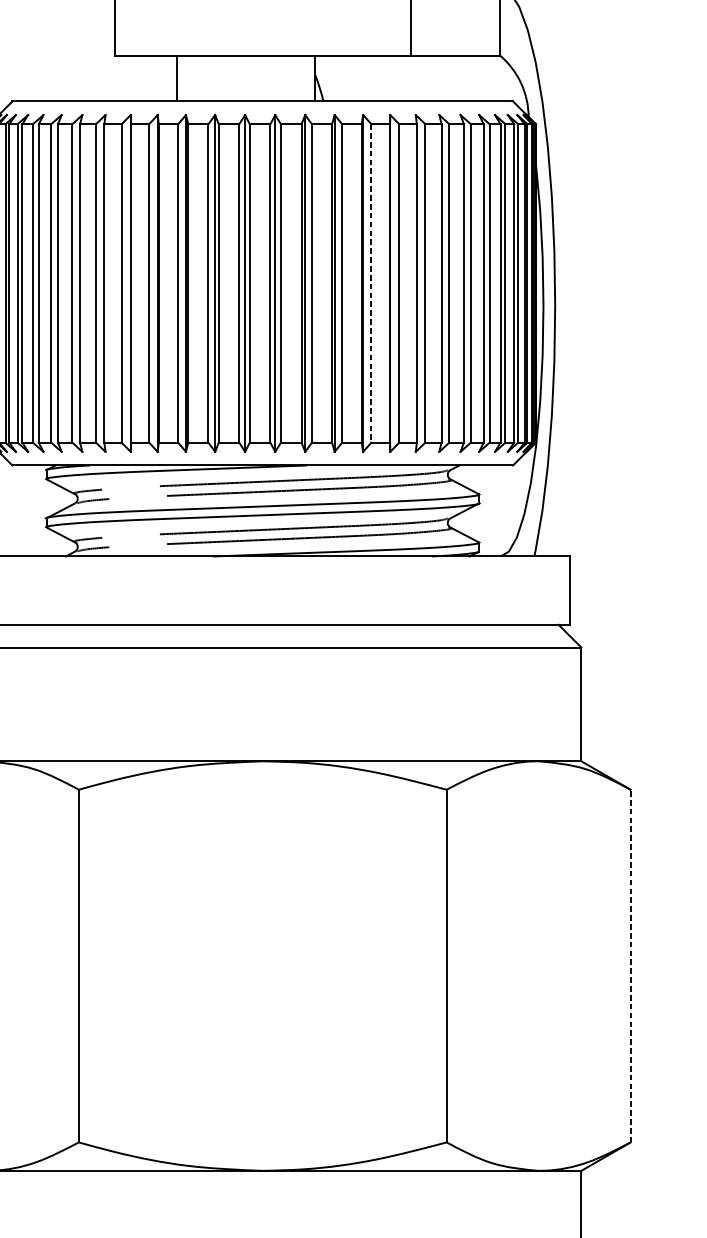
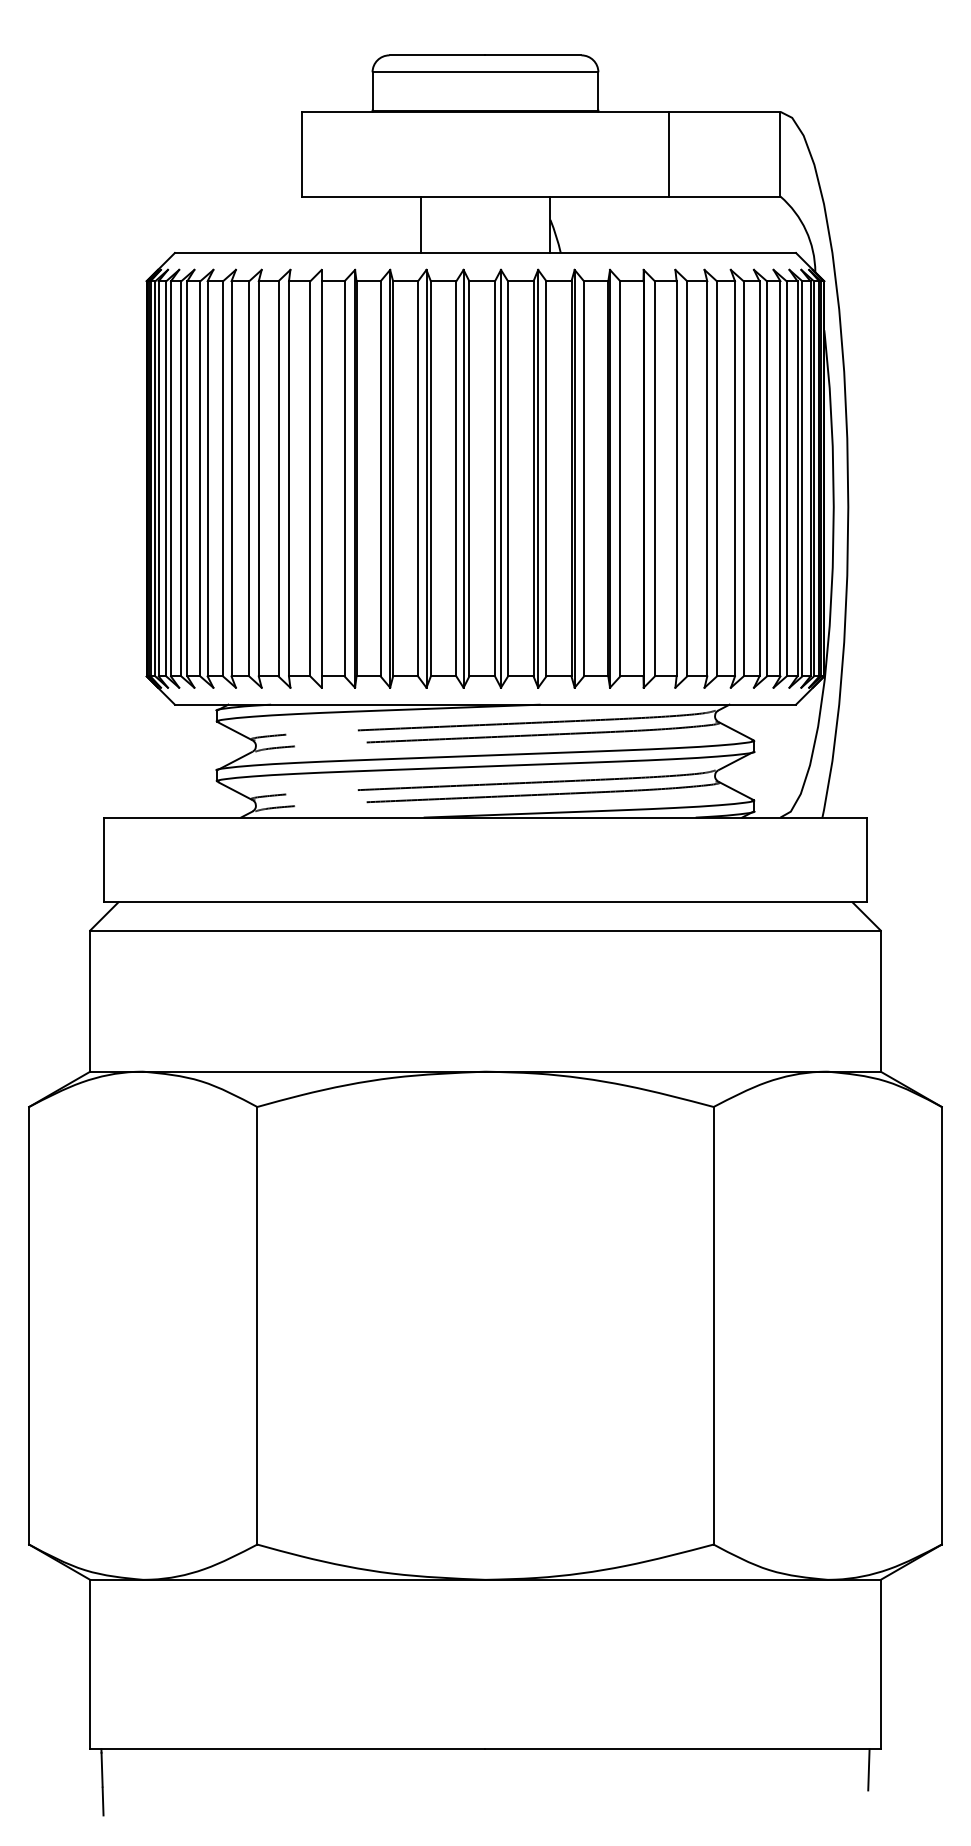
line: (176, 78) -> (420, 224), moved
line: (371, 283) -> (620, 478), dashed -> solid
line: (630, 965) -> (941, 1325), dashed -> solid

